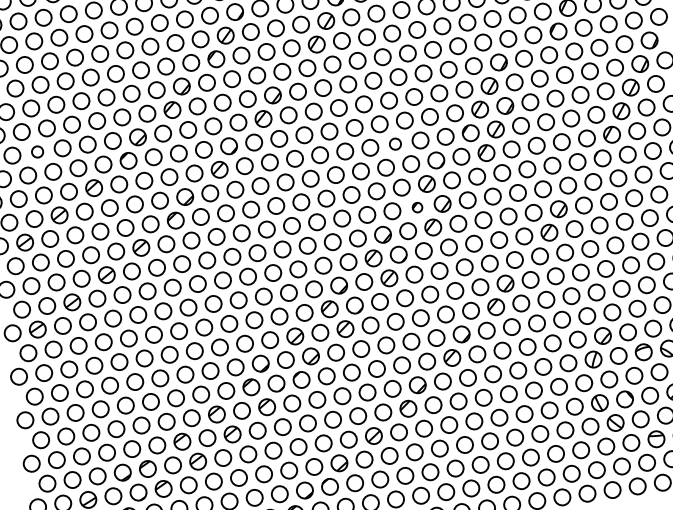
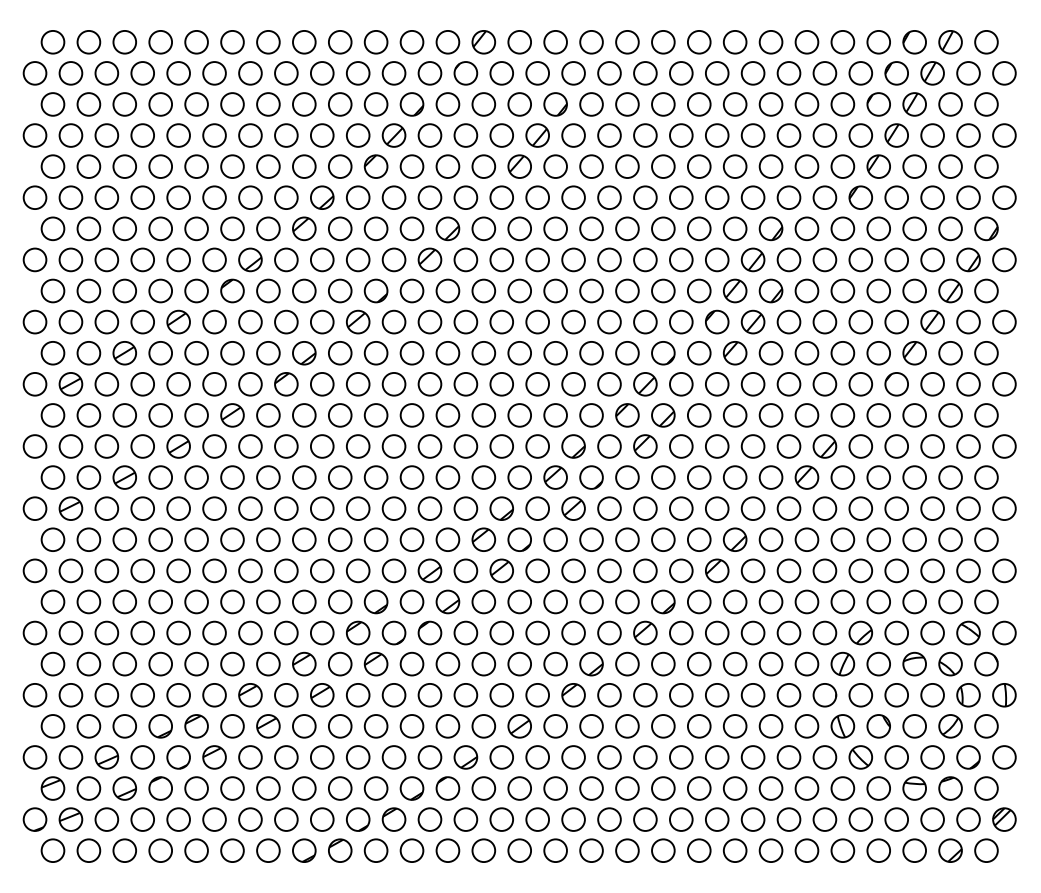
circle: (395, 143) -> (609, 321), size x1.43
circle: (37, 151) -> (106, 259), size x1.43
part: (417, 207) -> (627, 415), size x1.67

